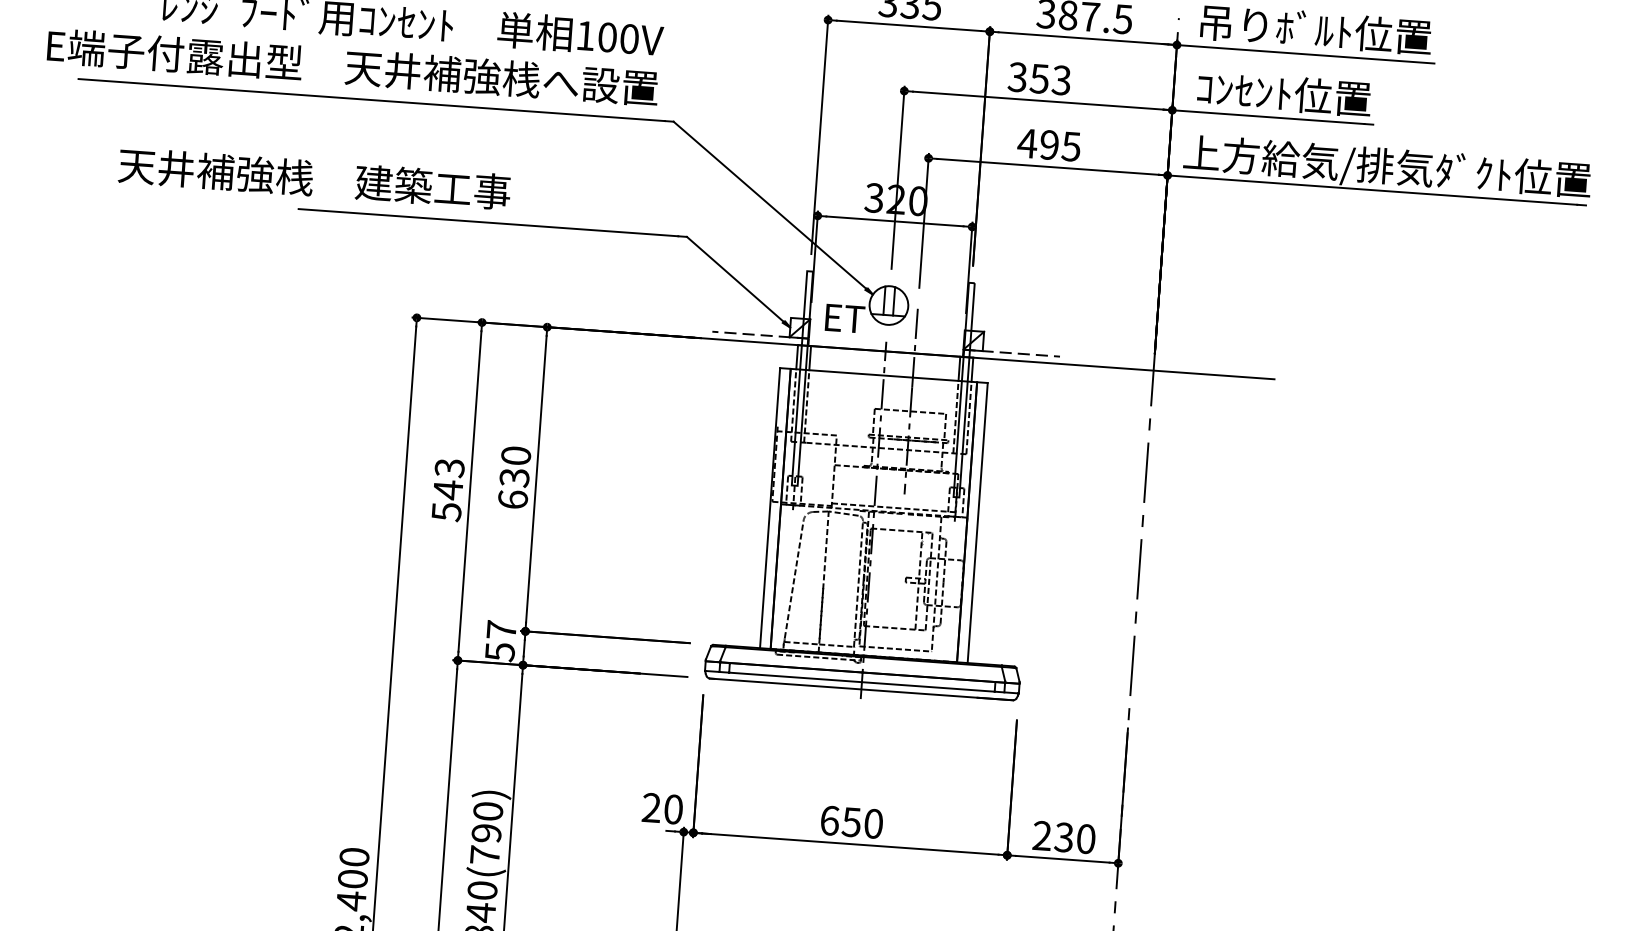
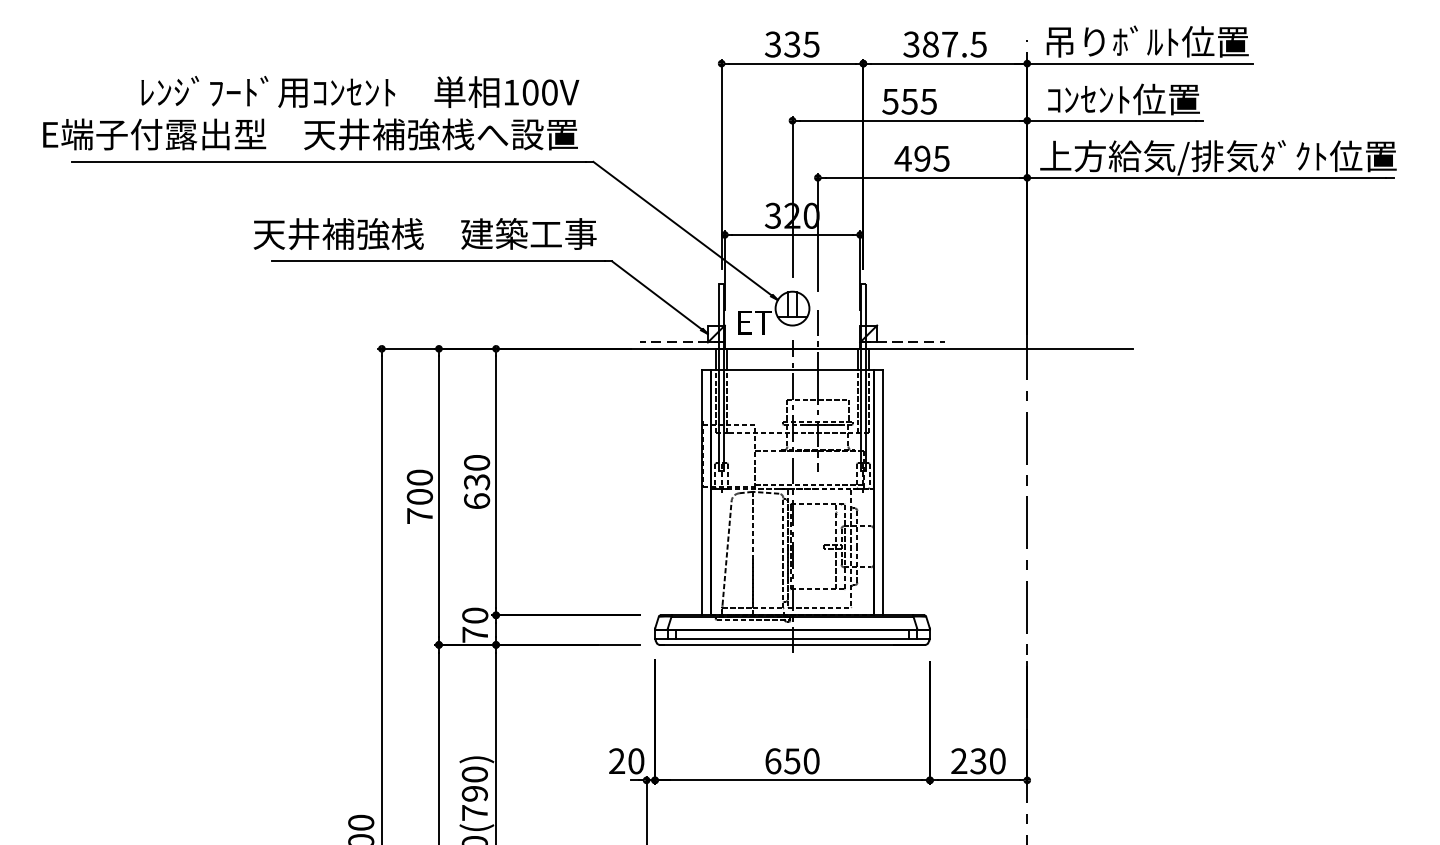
text: (1039, 78) -> (909, 101), 353 -> 555
text: (314, 178) -> (424, 233), moved
text: (447, 489) -> (419, 496), 543 -> 700
text: (501, 641) -> (475, 625), 57 -> 70

